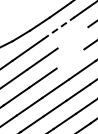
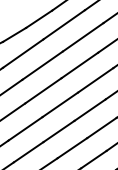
line: (59, 28) -> (65, 24), dashed -> solid
line: (72, 37) -> (82, 36), added
line: (70, 58) -> (79, 64), added

